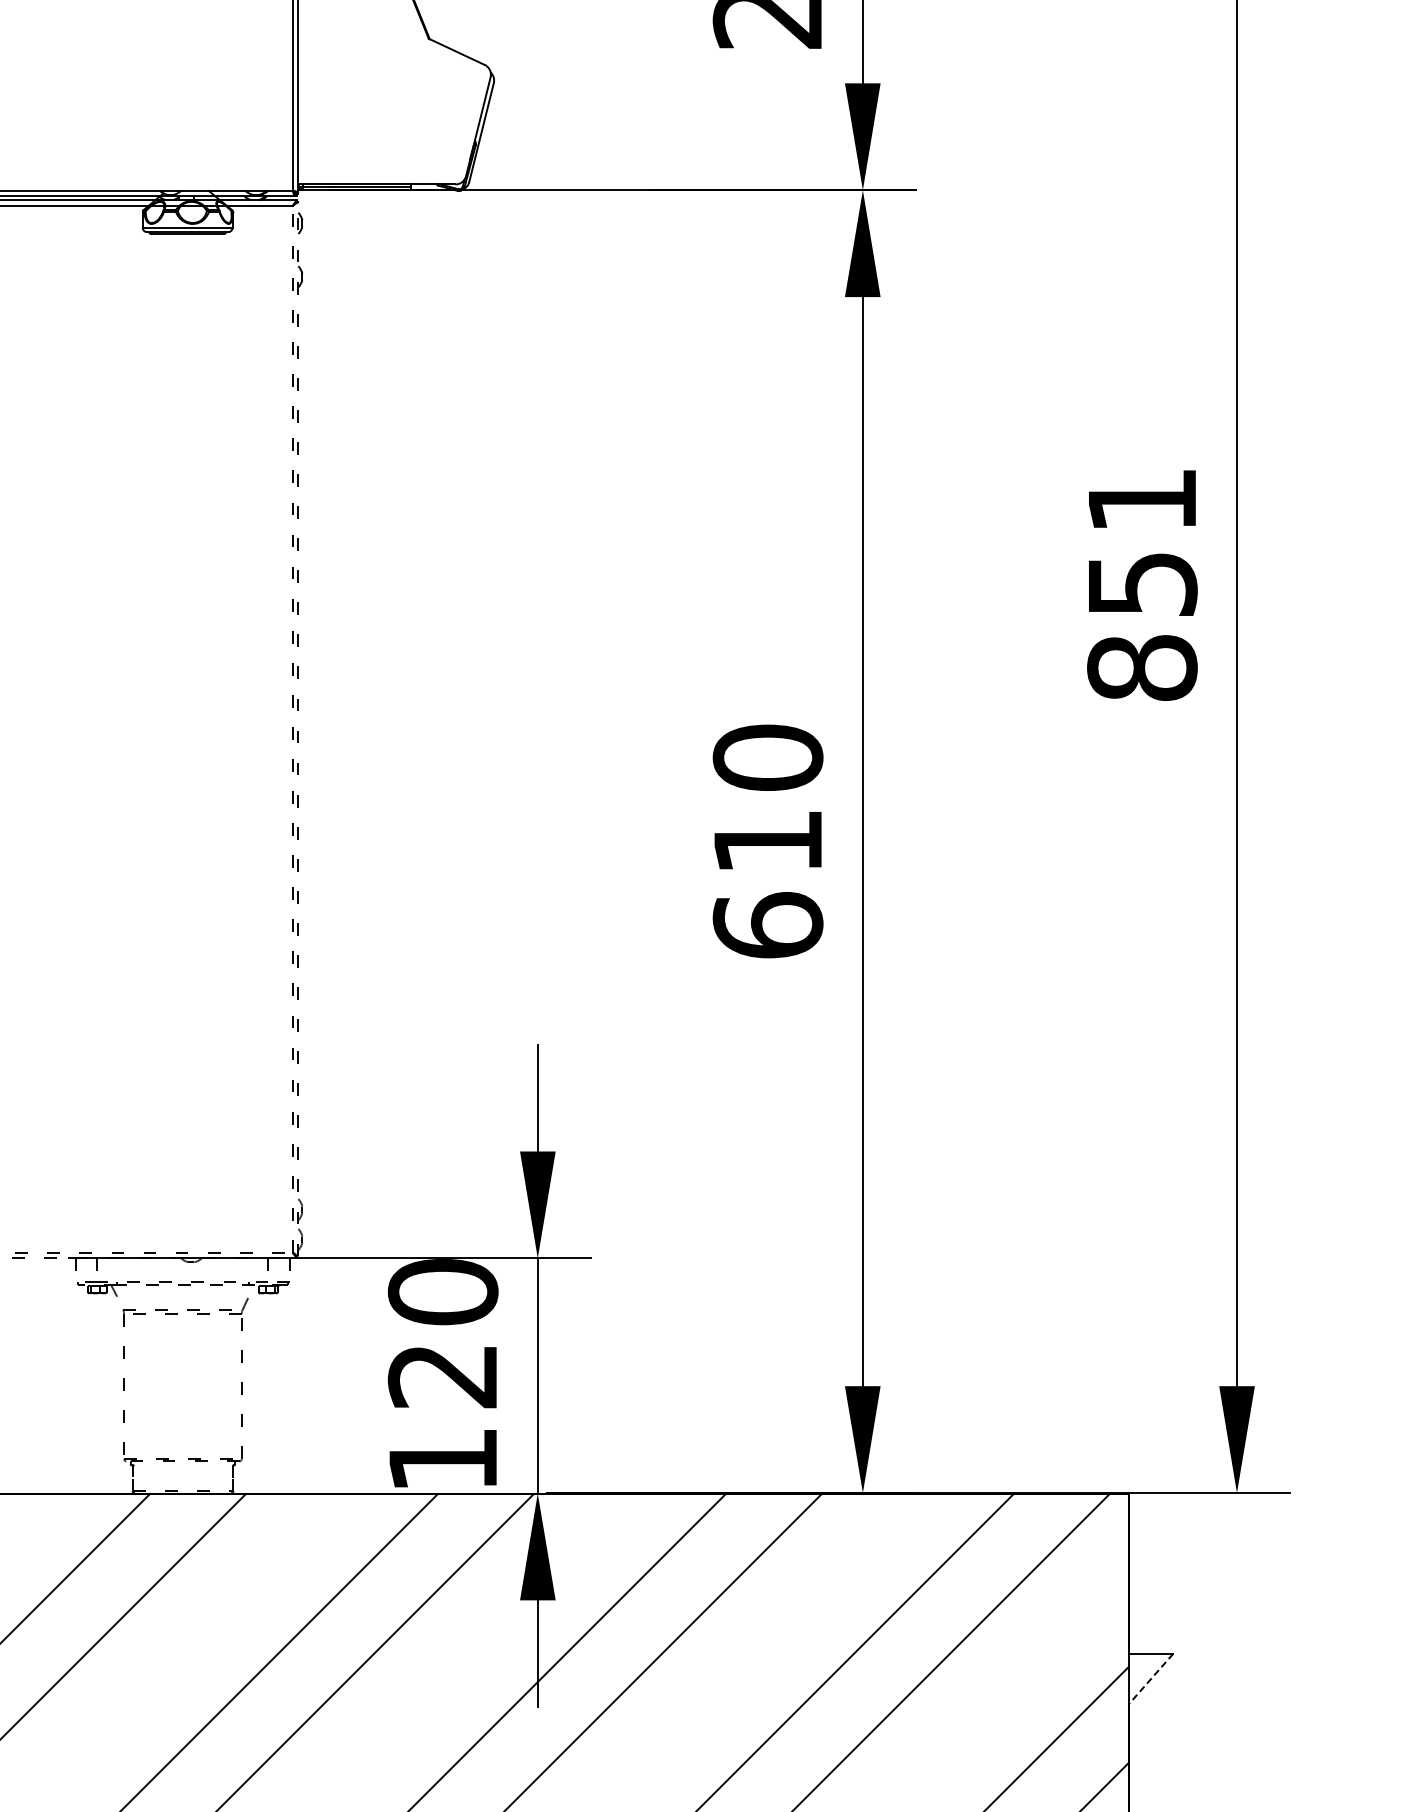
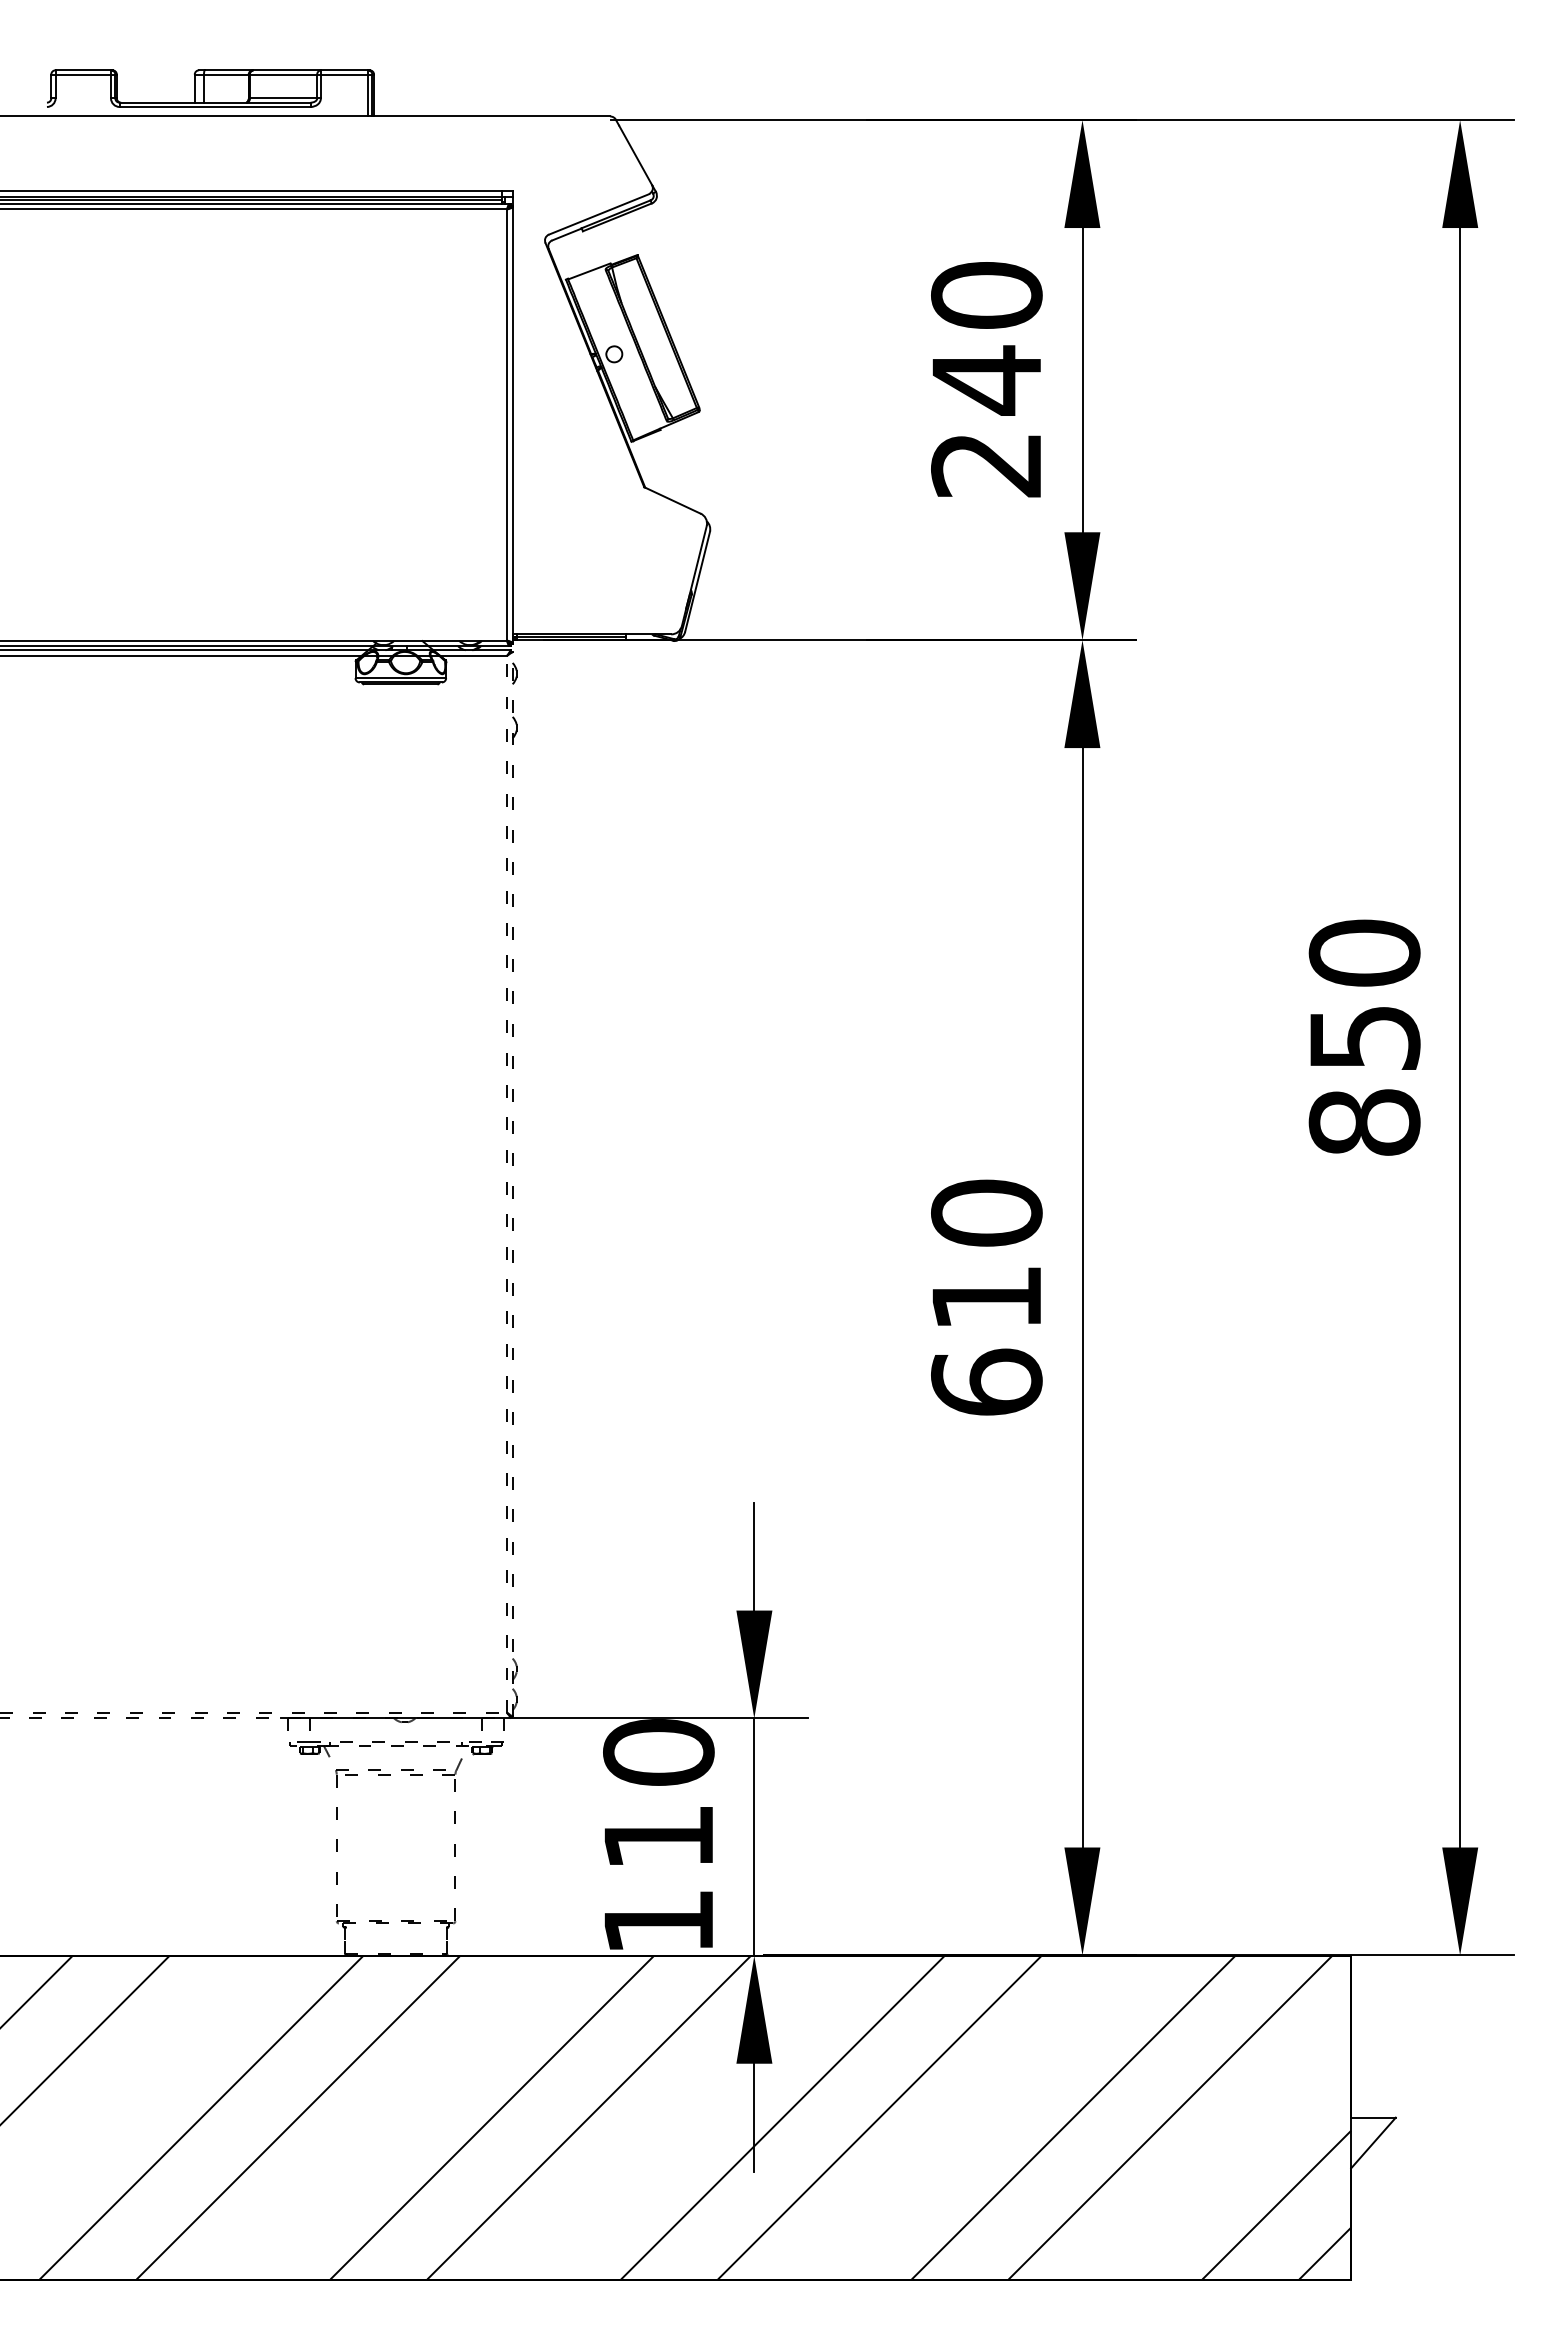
text: (1142, 499) -> (1364, 952), 851 -> 850
text: (441, 1377) -> (657, 1838), 120 -> 110
line: (1151, 1679) -> (1373, 2143), dashed -> solid

